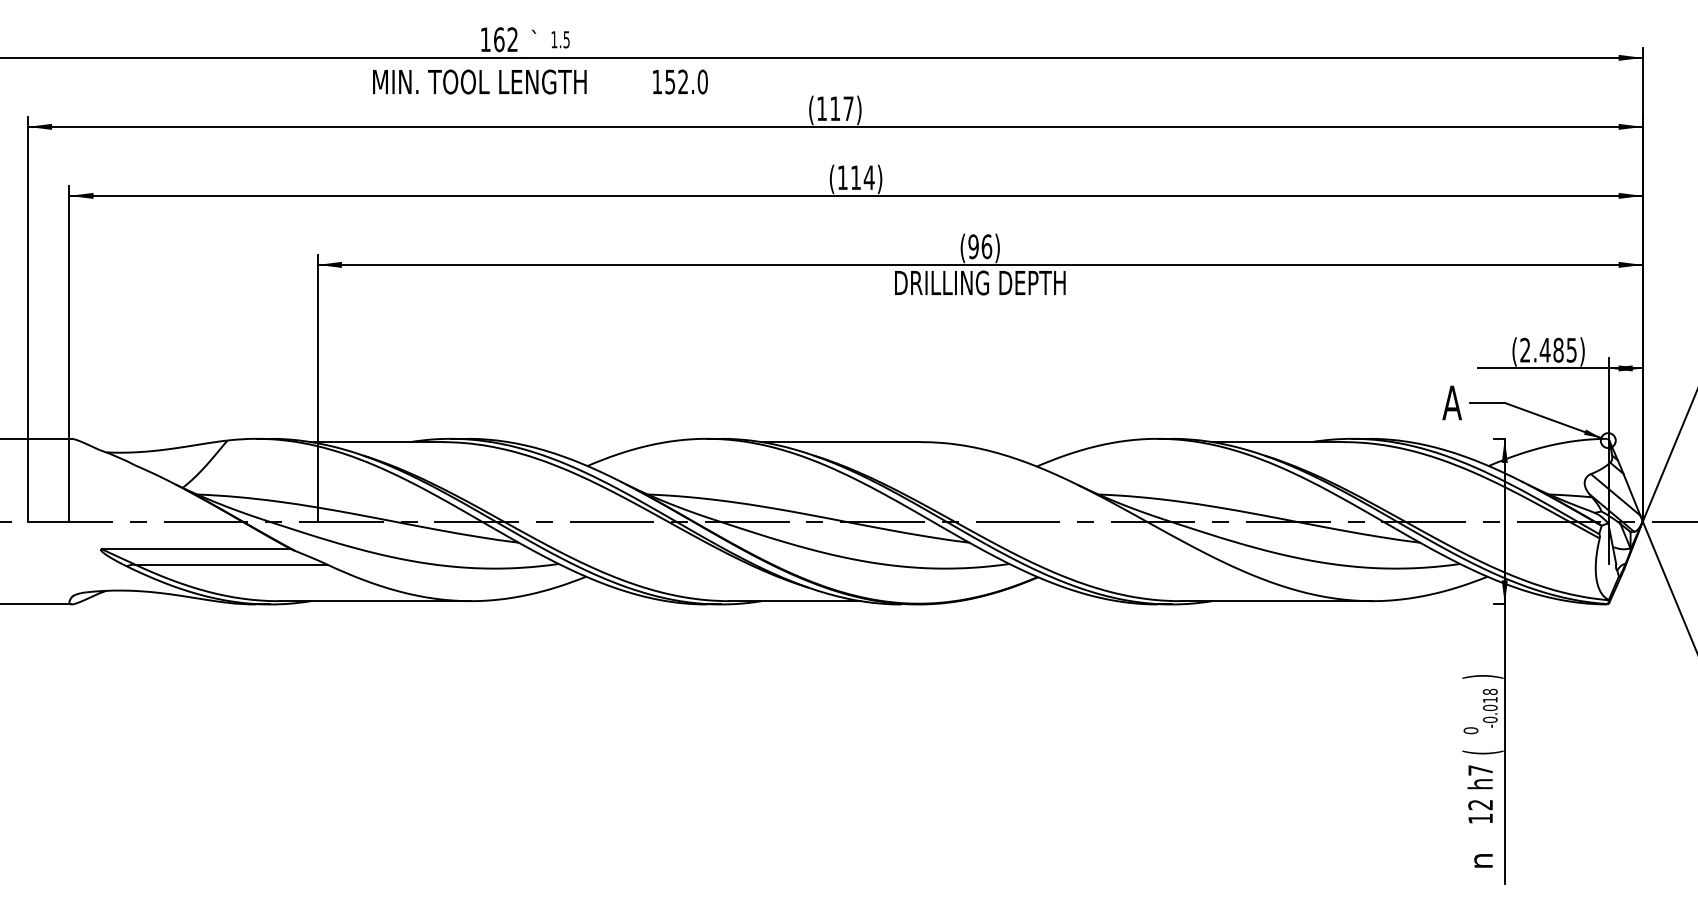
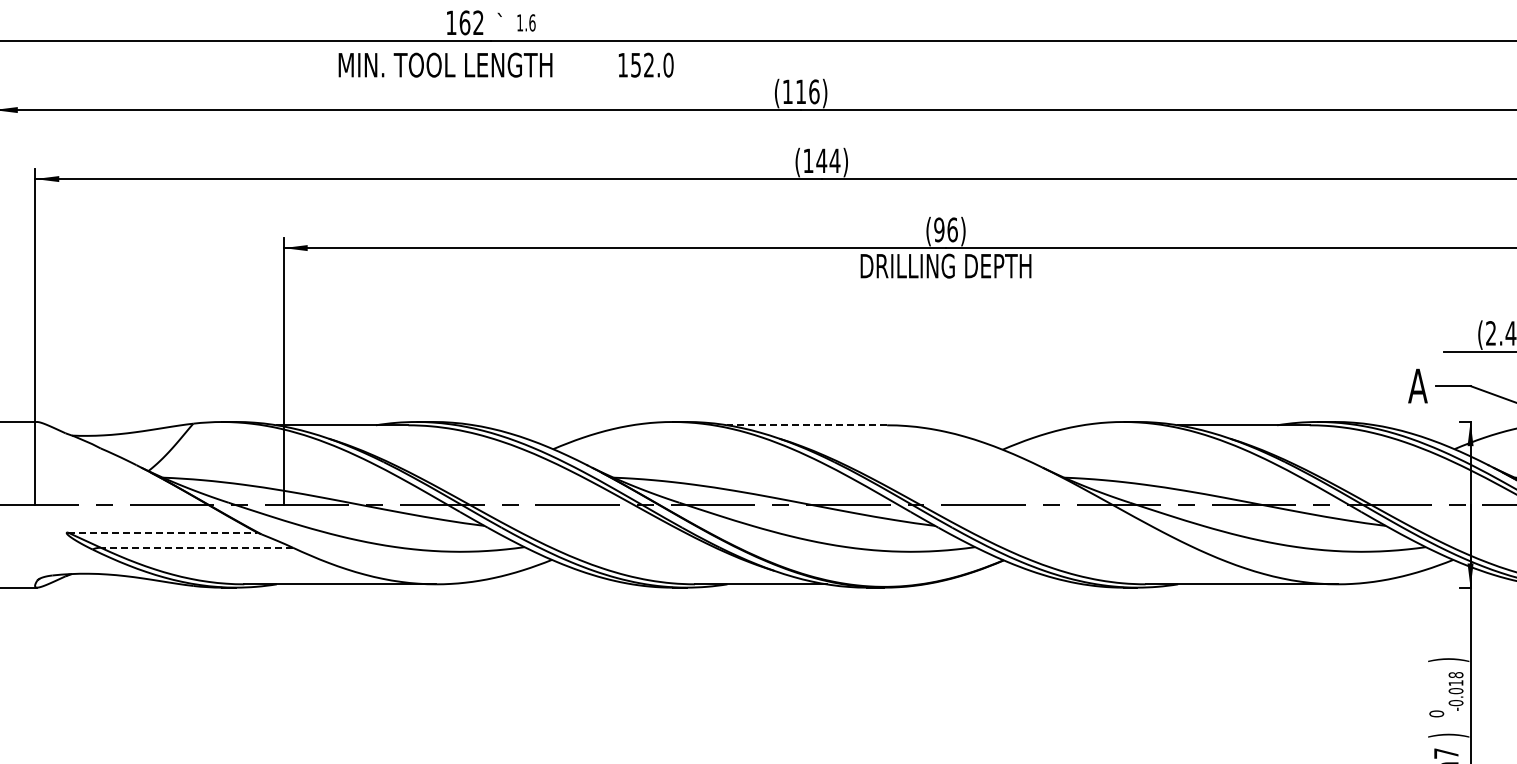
text: (566, 39) -> (532, 22), 1.5 -> 1.6
text: (848, 108) -> (814, 91), (117) -> (116)
text: (855, 177) -> (821, 160), (114) -> (144)
line: (841, 442) -> (807, 425), solid -> dashed
line: (196, 549) -> (162, 532), solid -> dashed
line: (230, 564) -> (196, 547), solid -> dashed
text: (1482, 752) -> (1448, 735), ( -> )

